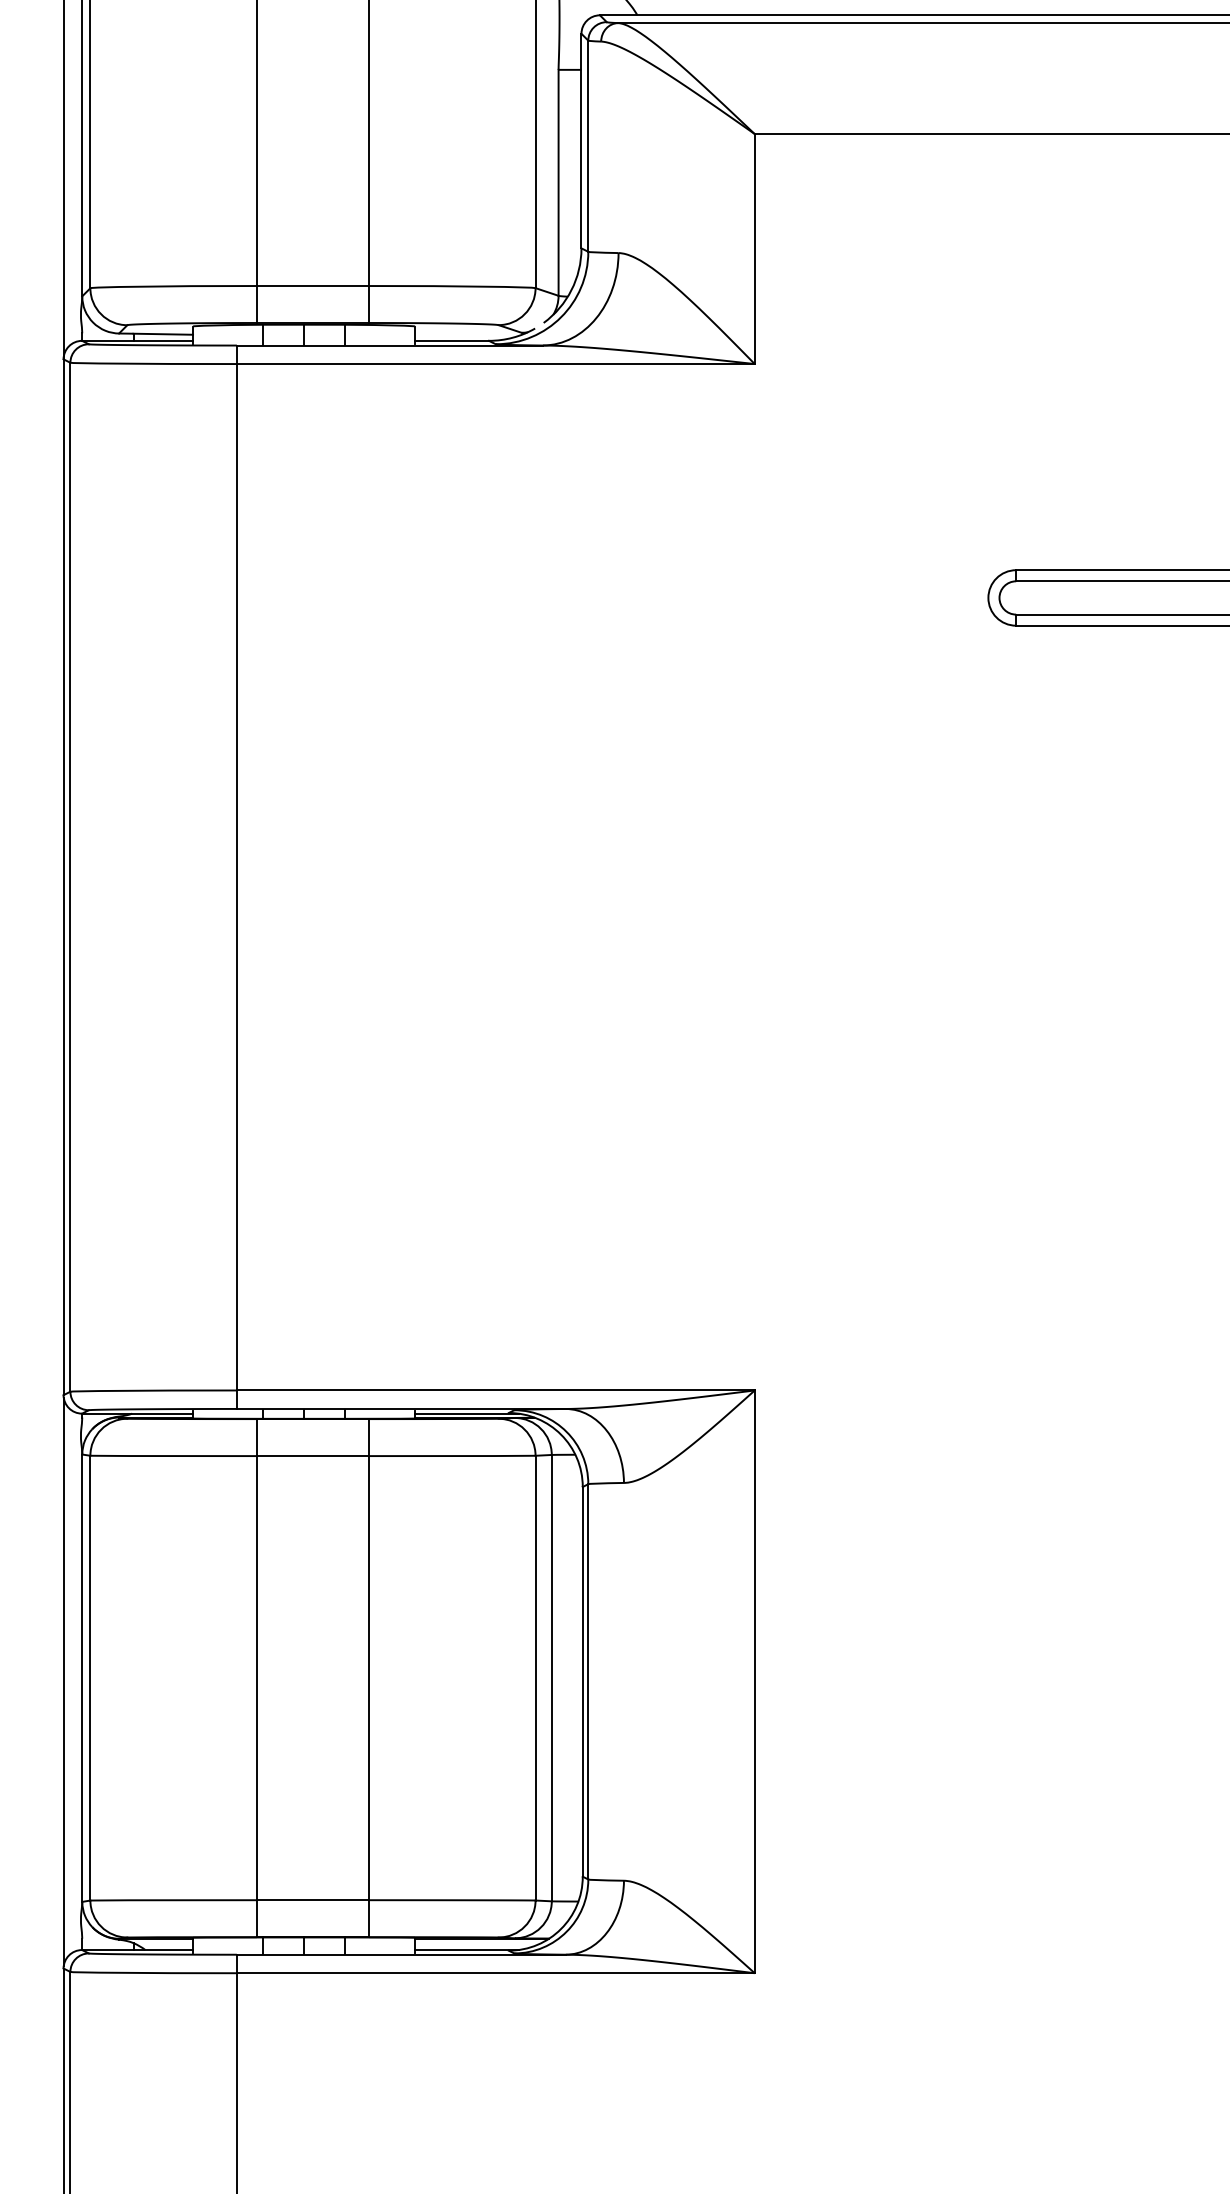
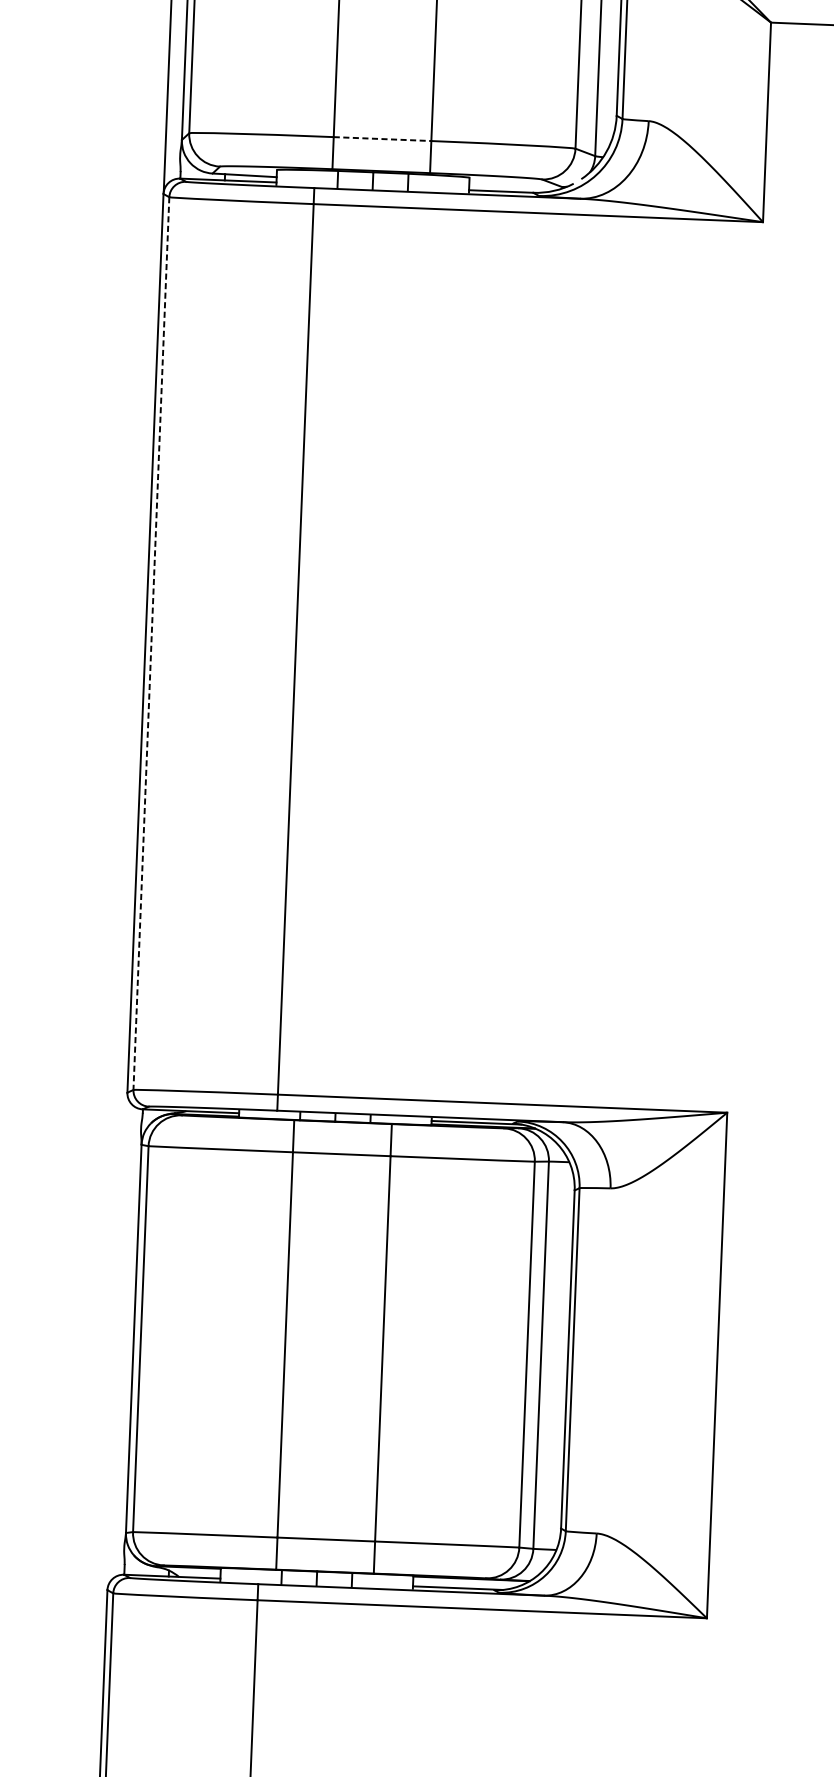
line: (313, 286) -> (382, 139), solid -> dashed
line: (70, 877) -> (151, 643), solid -> dashed
line: (63, 1681) -> (117, 1341), removed

